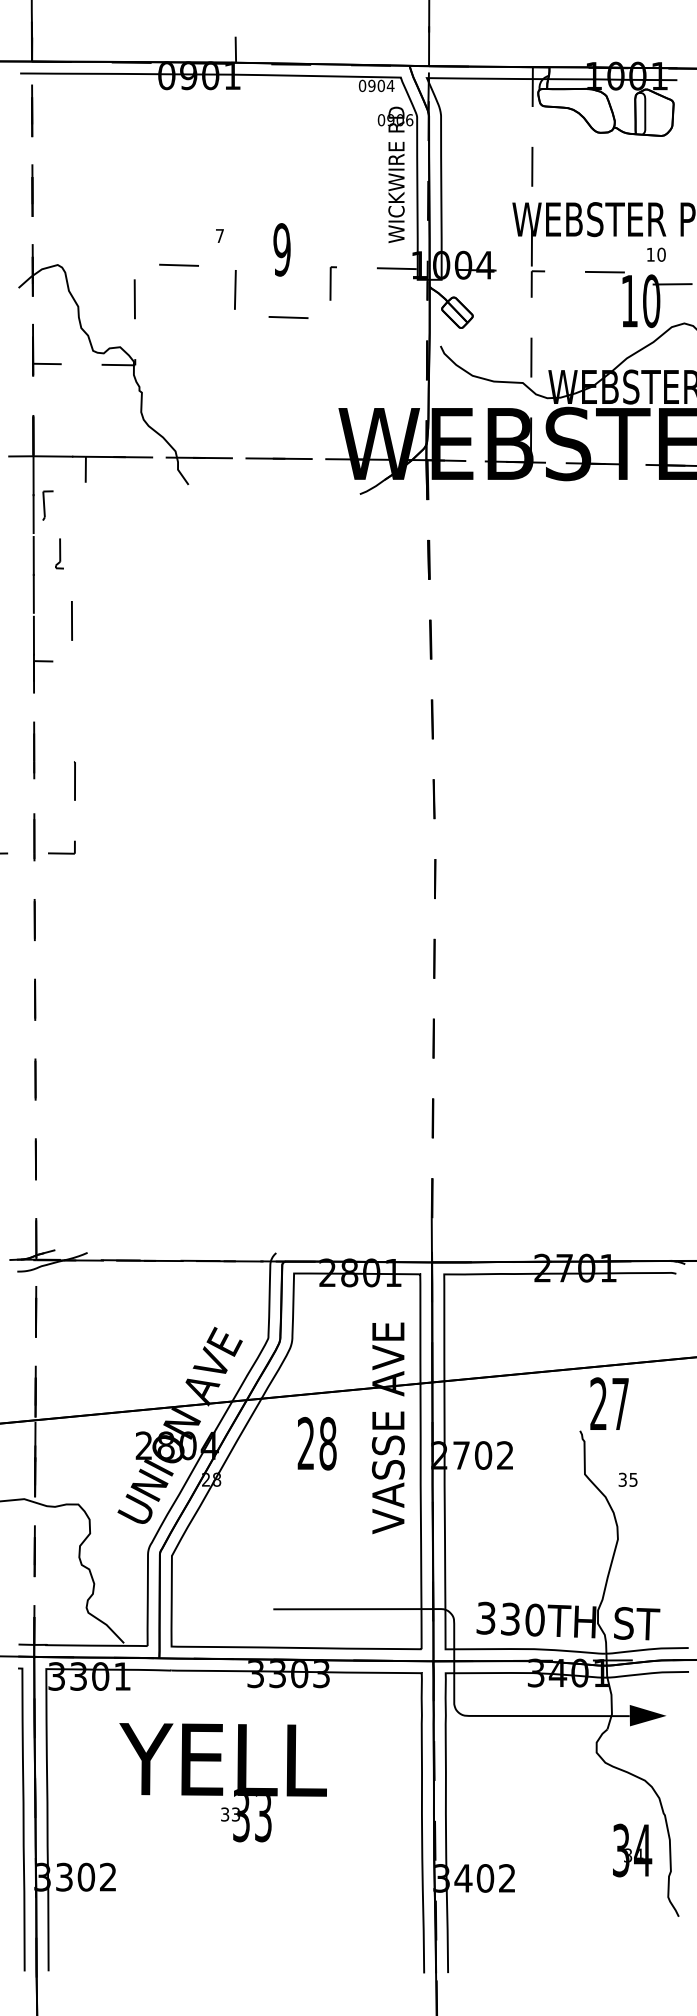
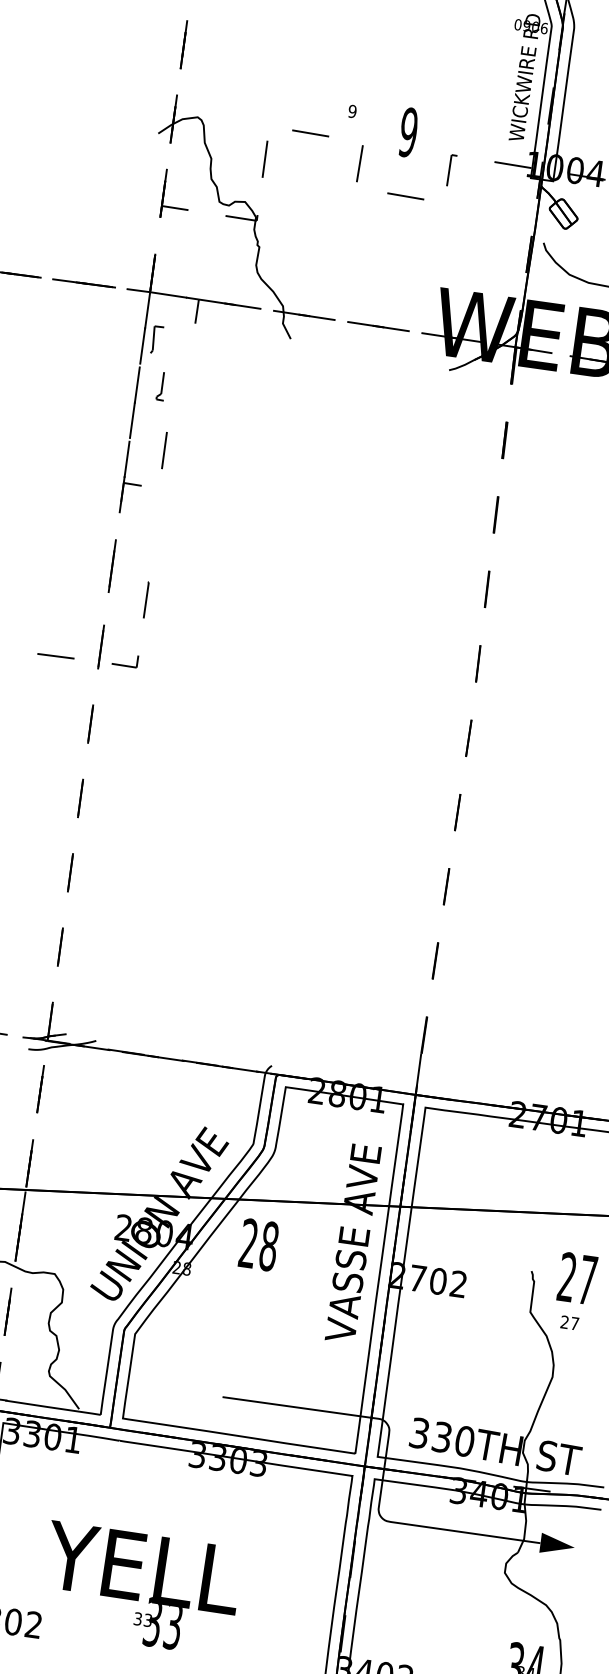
text: (219, 236) -> (352, 111), 7 -> 9
text: (609, 1403) -> (577, 1278), moved
text: (316, 1443) -> (258, 1244), moved
text: (627, 1479) -> (569, 1322), 35 -> 27
text: (222, 1782) -> (139, 1588), moved

